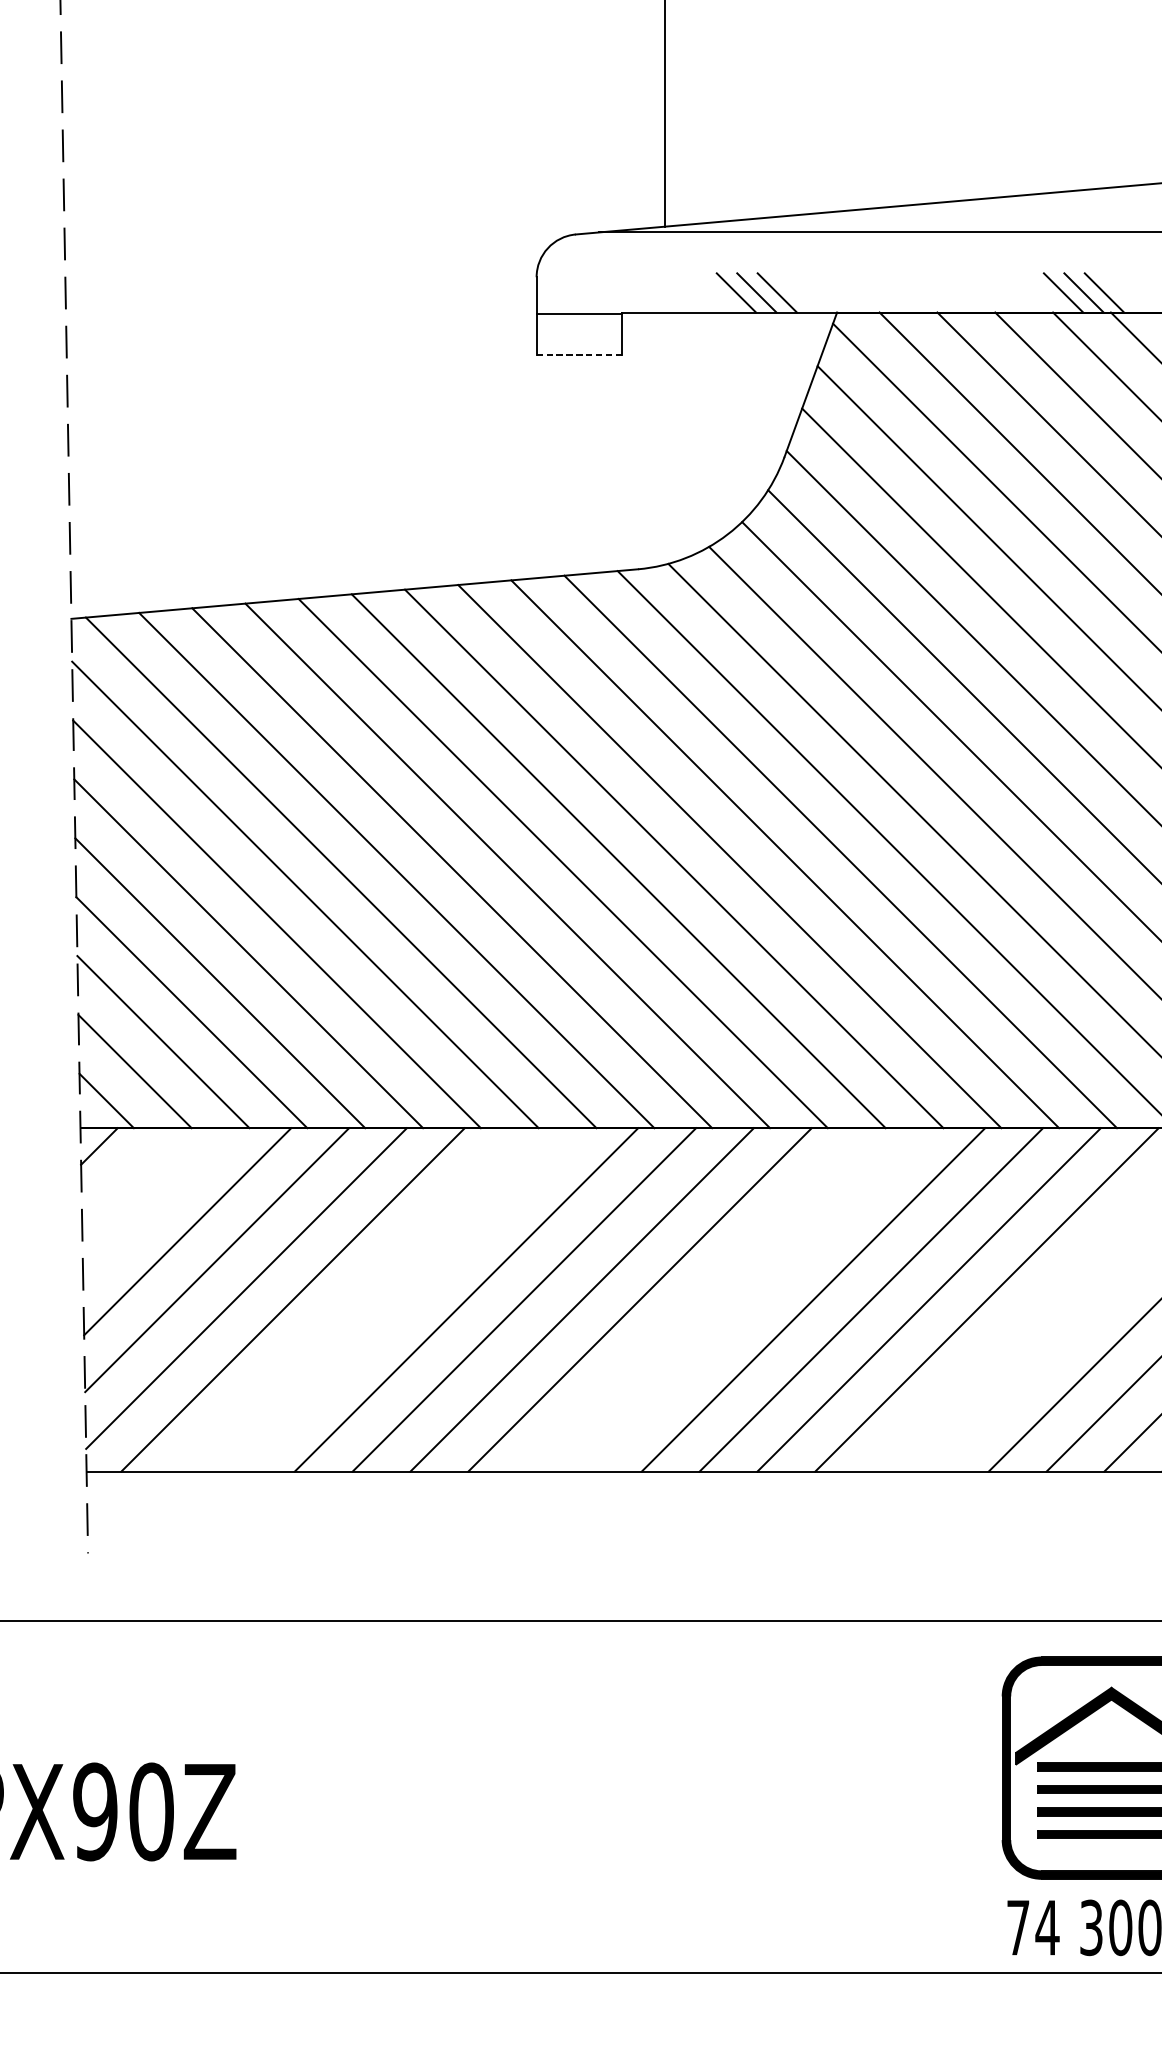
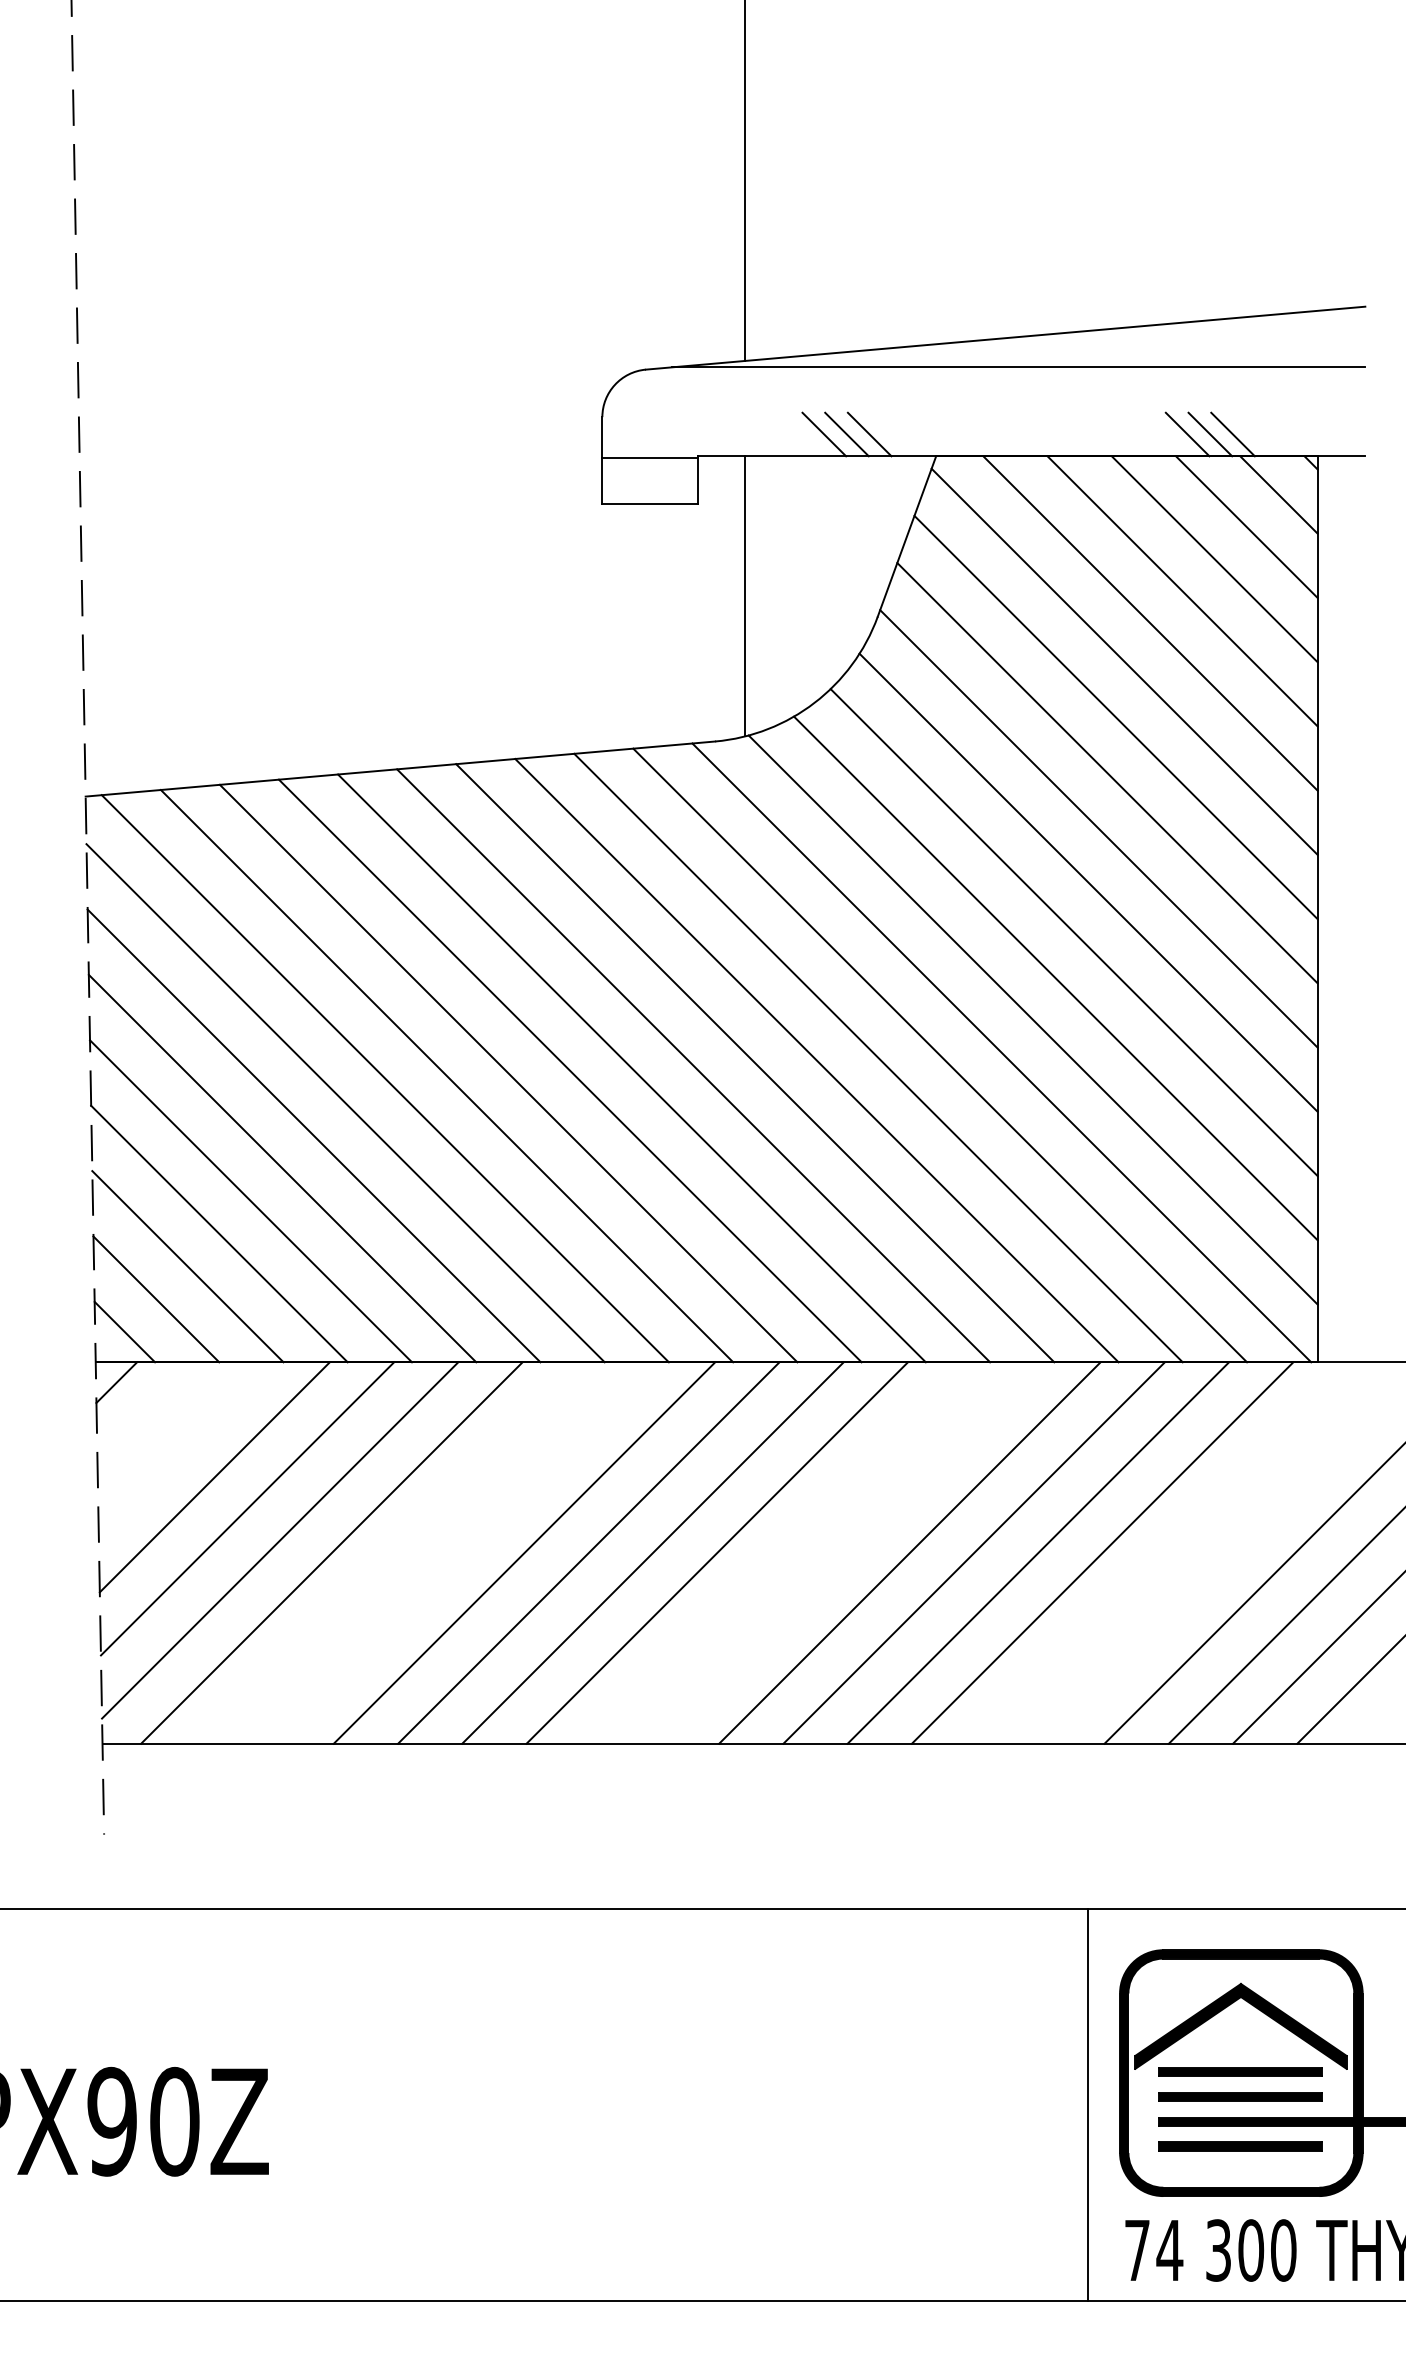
line: (579, 355) -> (650, 503), dashed -> solid
line: (665, 438) -> (745, 596), added
line: (973, 1796) -> (1087, 2104), added

